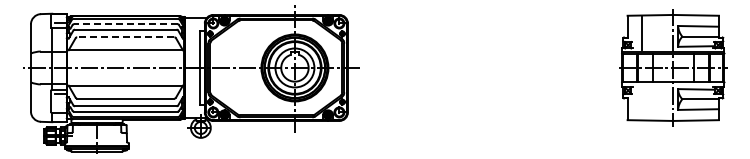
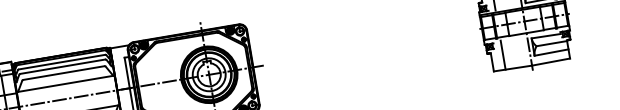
line: (125, 24) -> (61, 62), dashed -> solid
line: (125, 37) -> (63, 73), dashed -> solid
line: (641, 102) -> (502, 54), added

